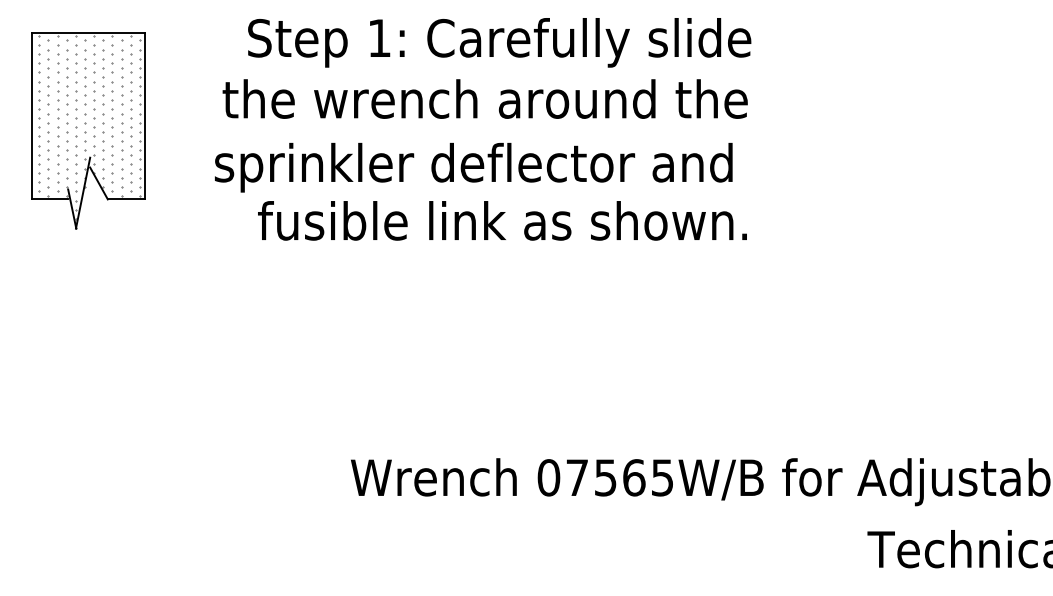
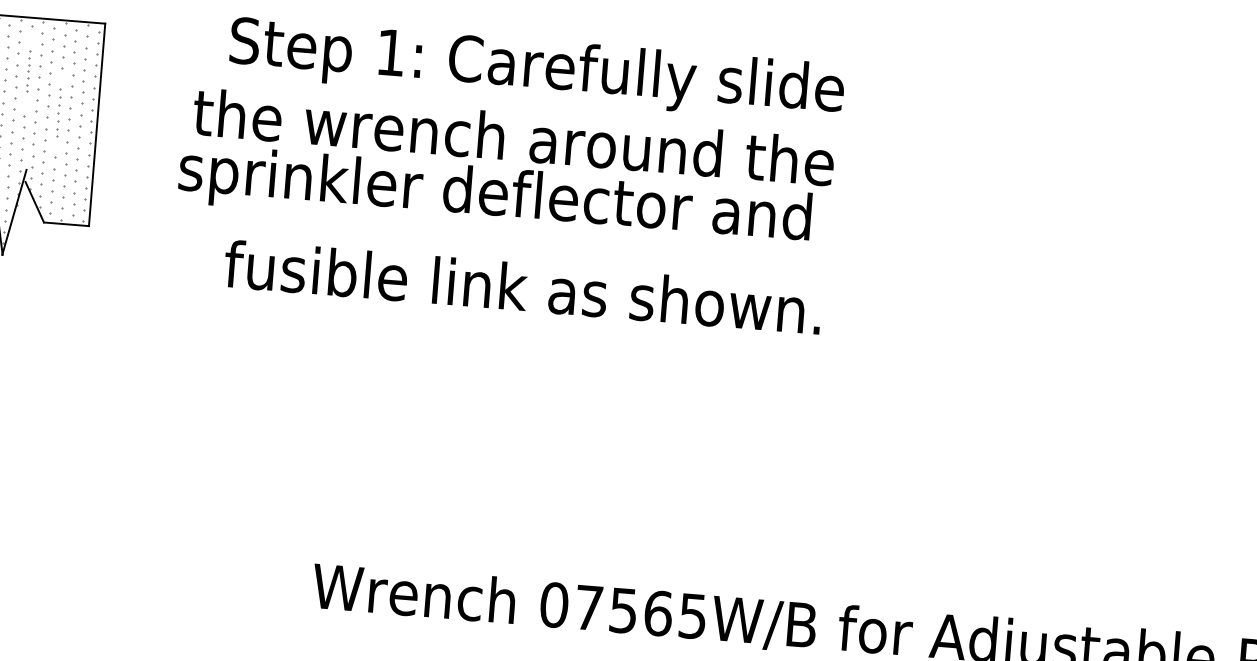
part: (85, 77) -> (28, 71), size x0.6
part: (112, 109) -> (58, 113), size x0.7
text: (473, 167) -> (494, 197), moved

